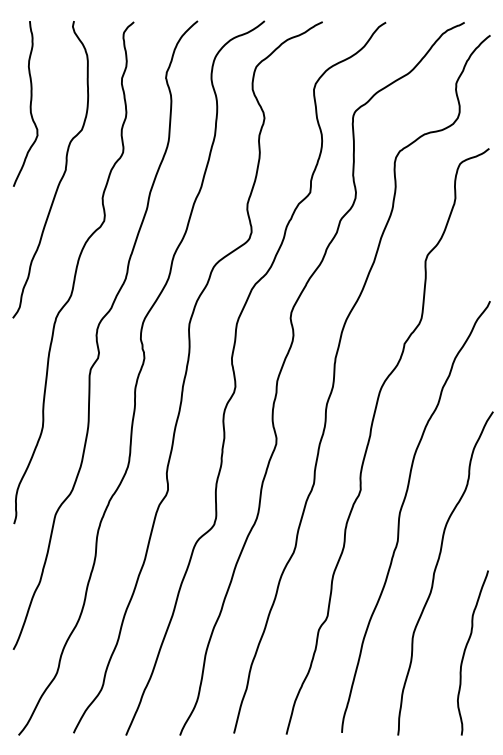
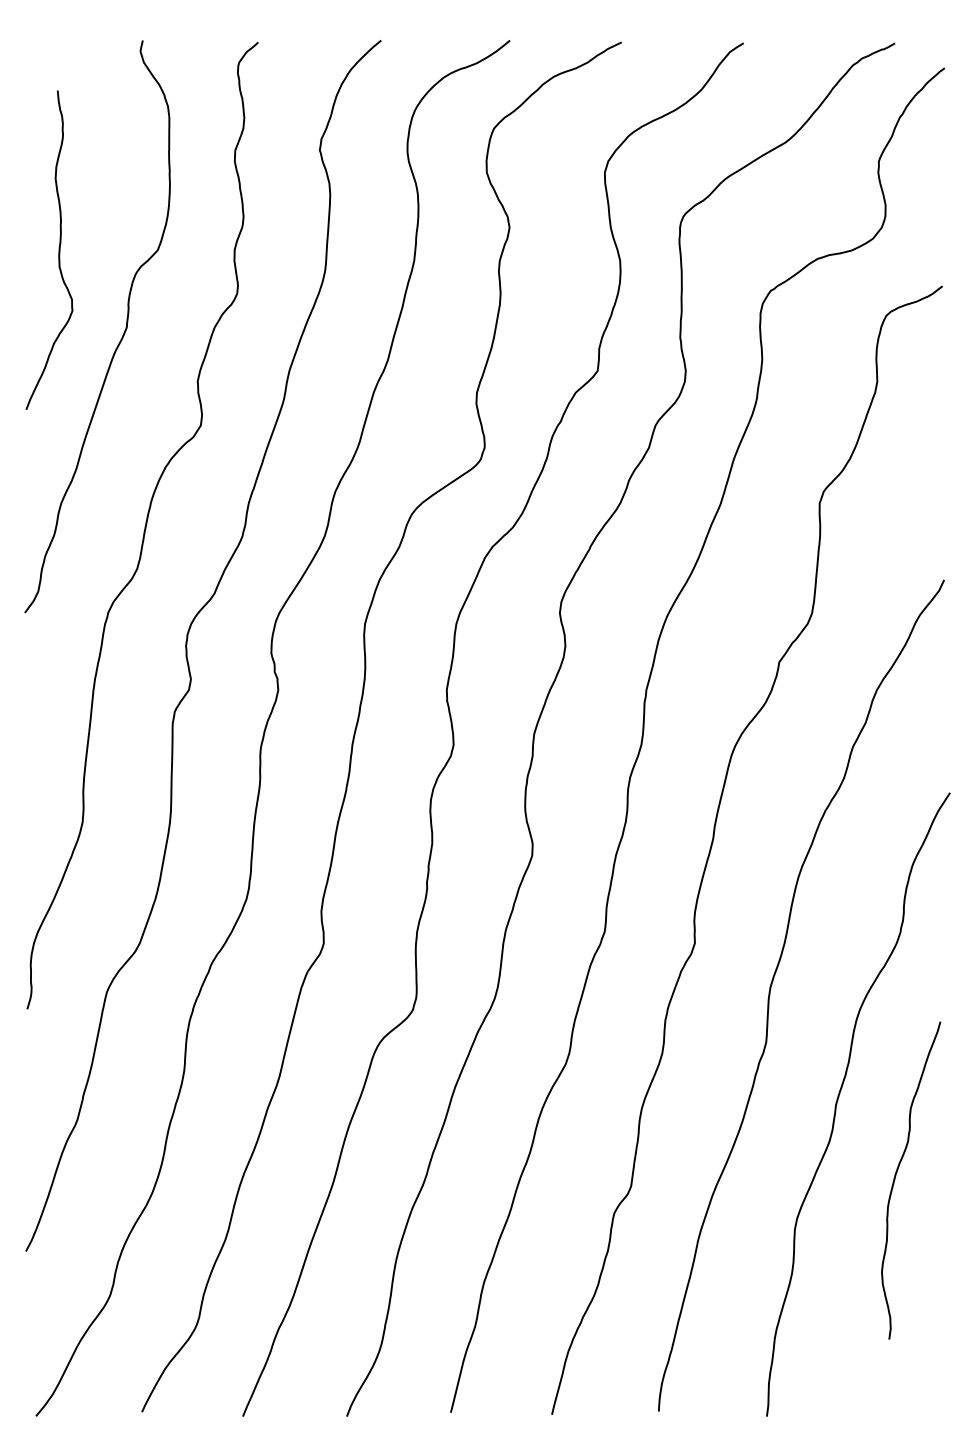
curve: (29, 104) -> (56, 251), moved
curve: (466, 649) -> (898, 1173), moved

